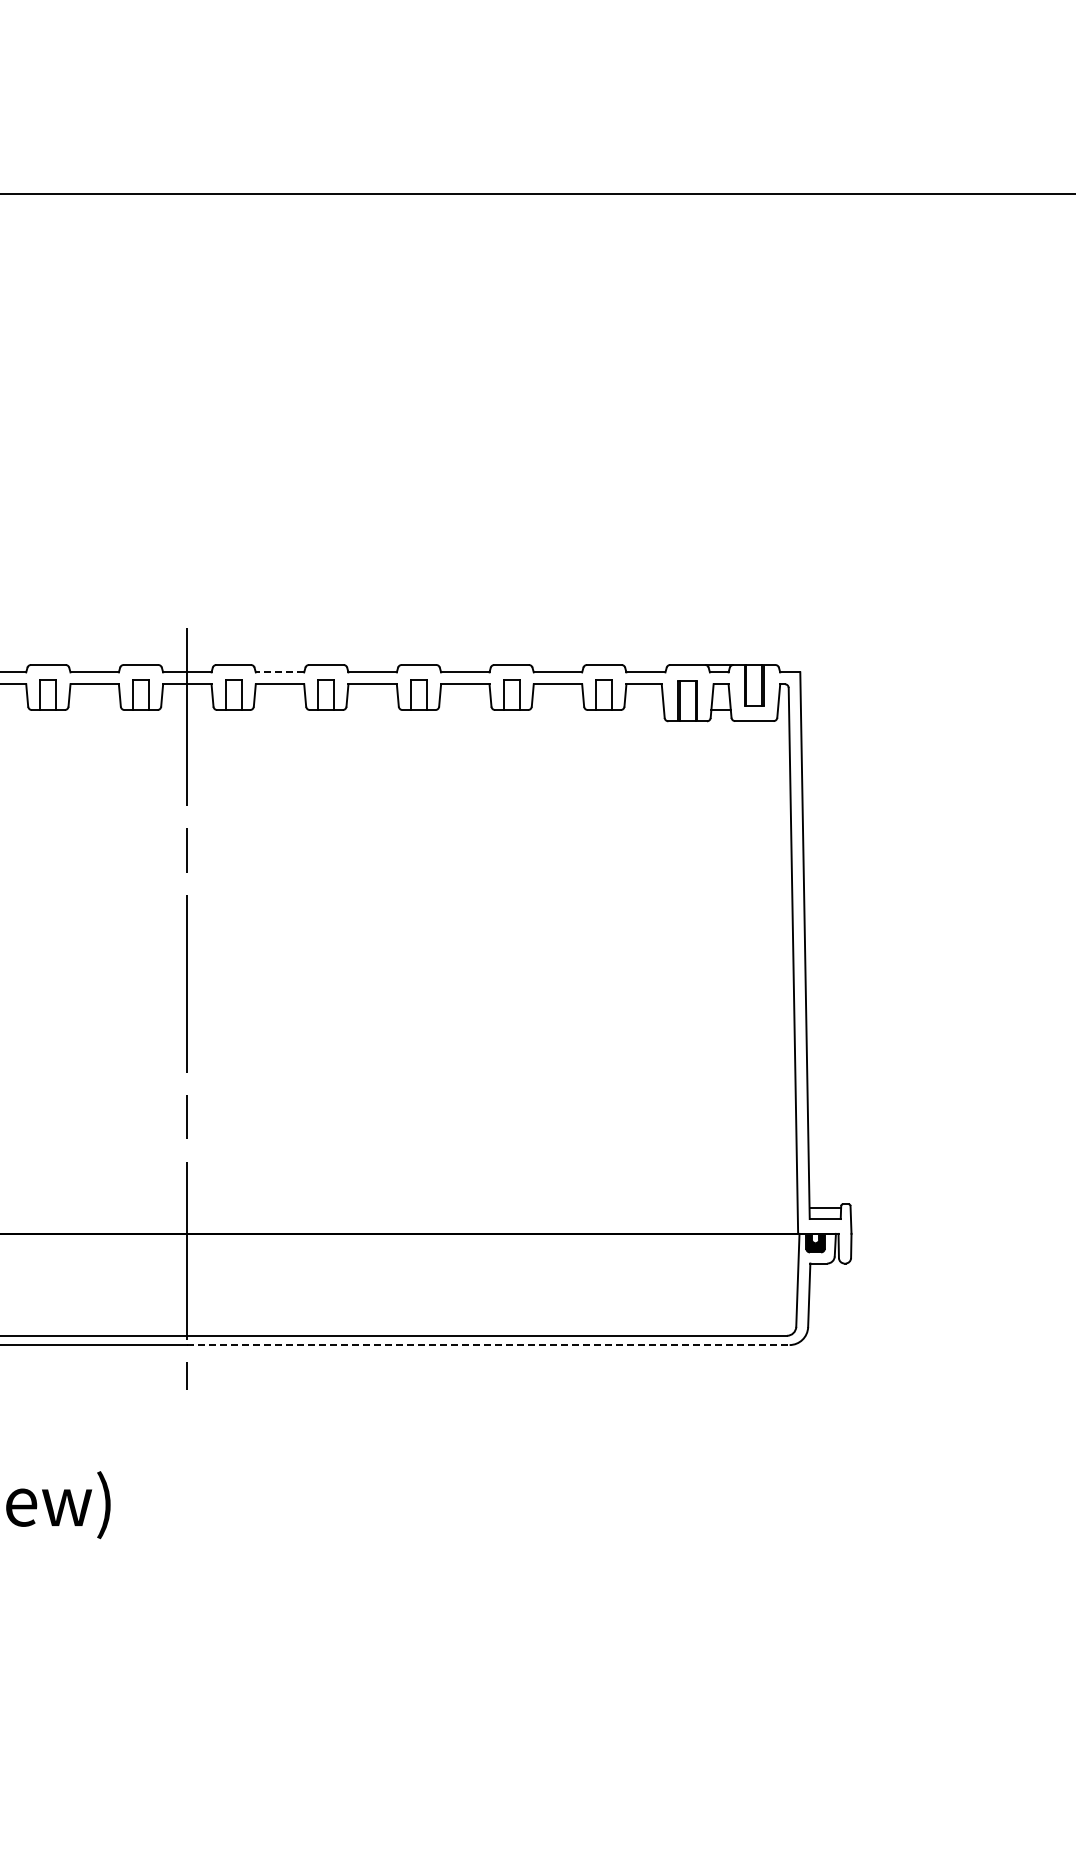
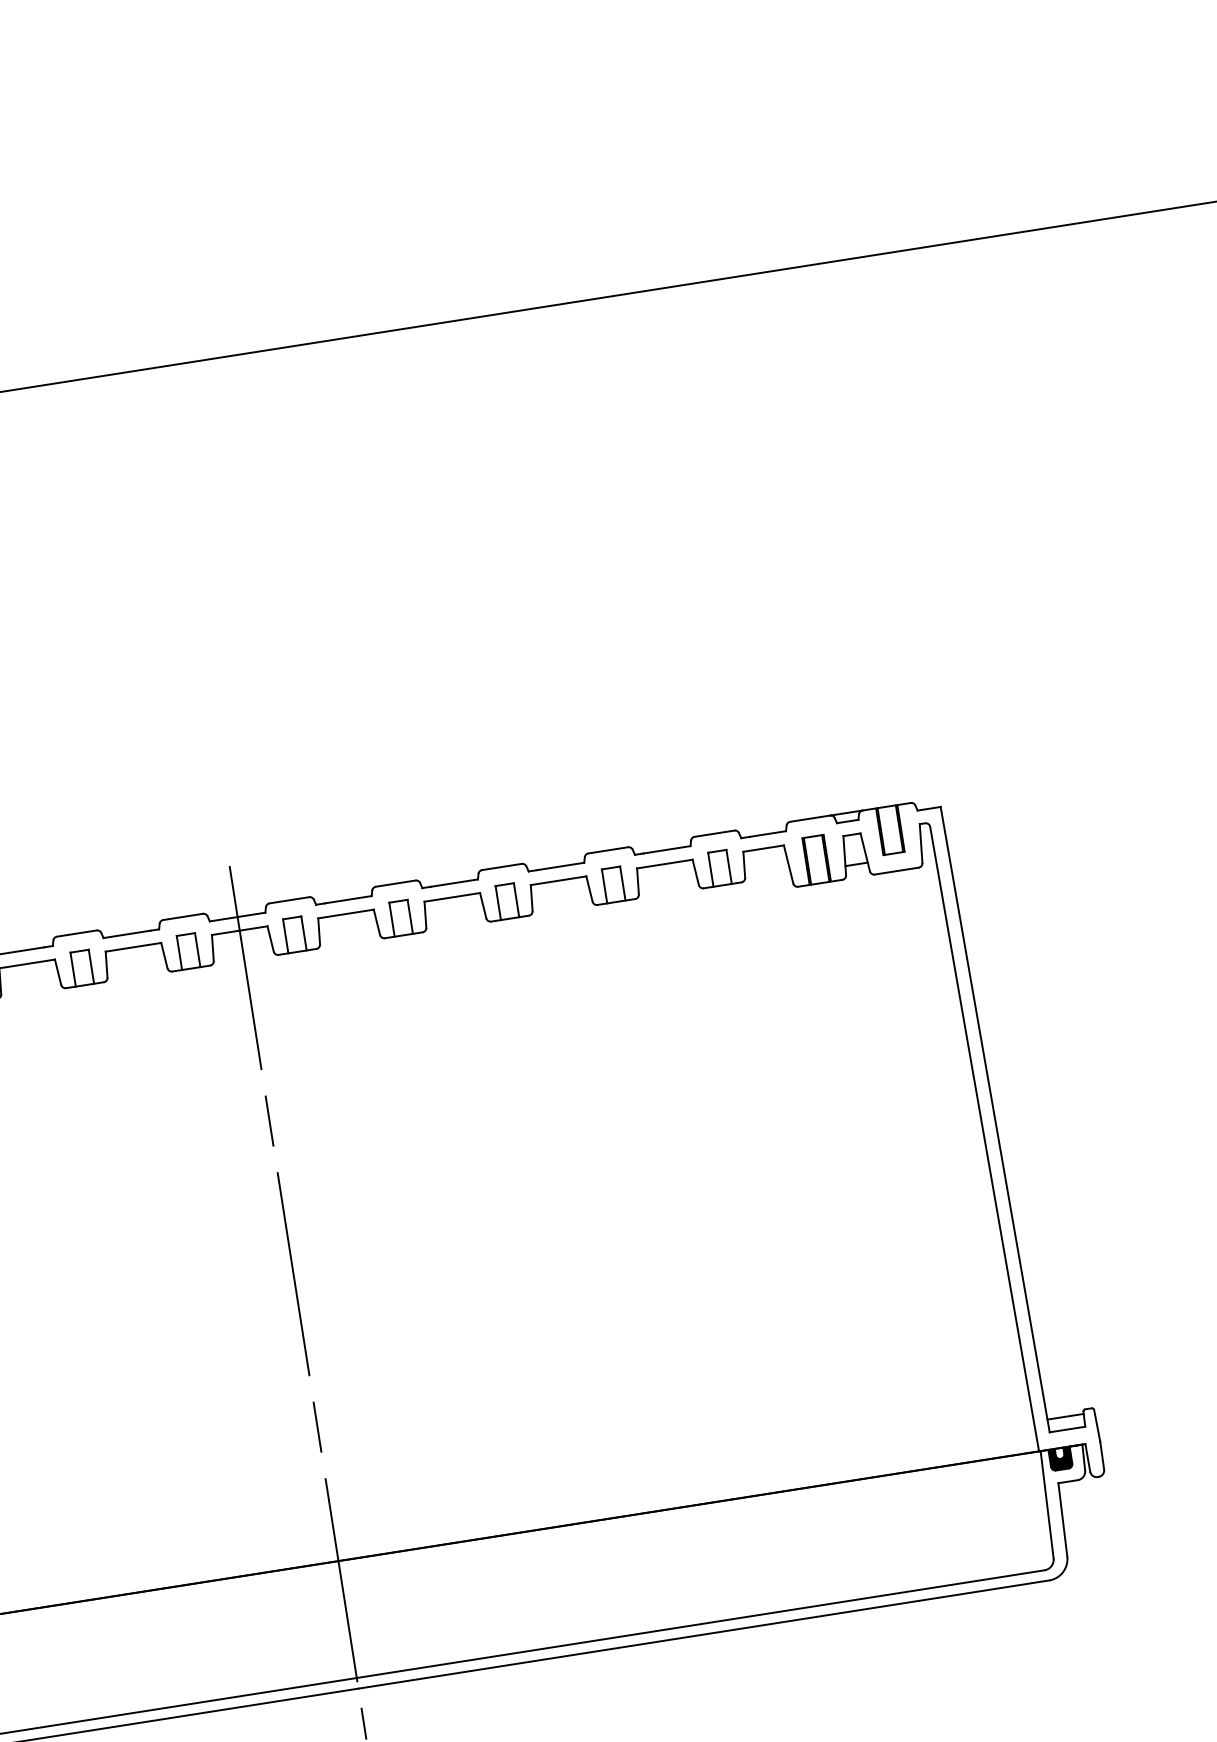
line: (279, 672) -> (343, 900), dashed -> solid
line: (488, 1345) -> (703, 1635), dashed -> solid

